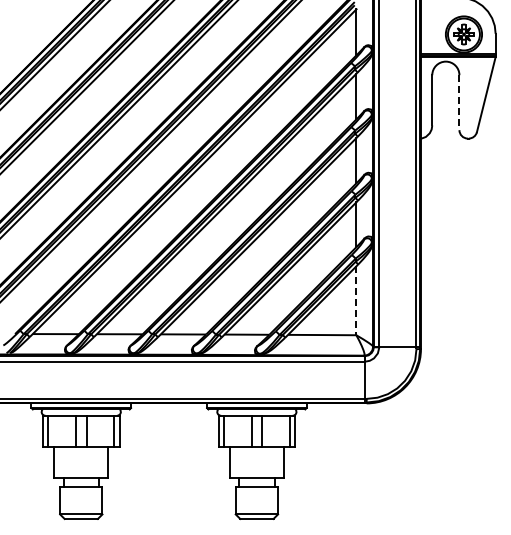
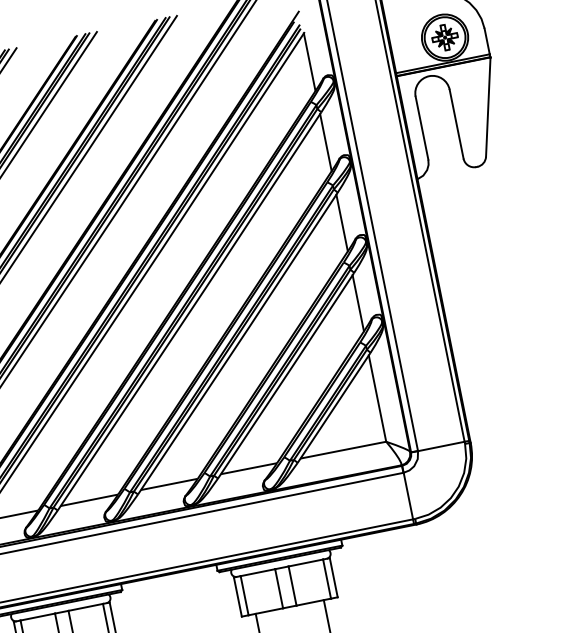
line: (459, 103) -> (456, 125), dashed -> solid
line: (356, 301) -> (377, 399), dashed -> solid

